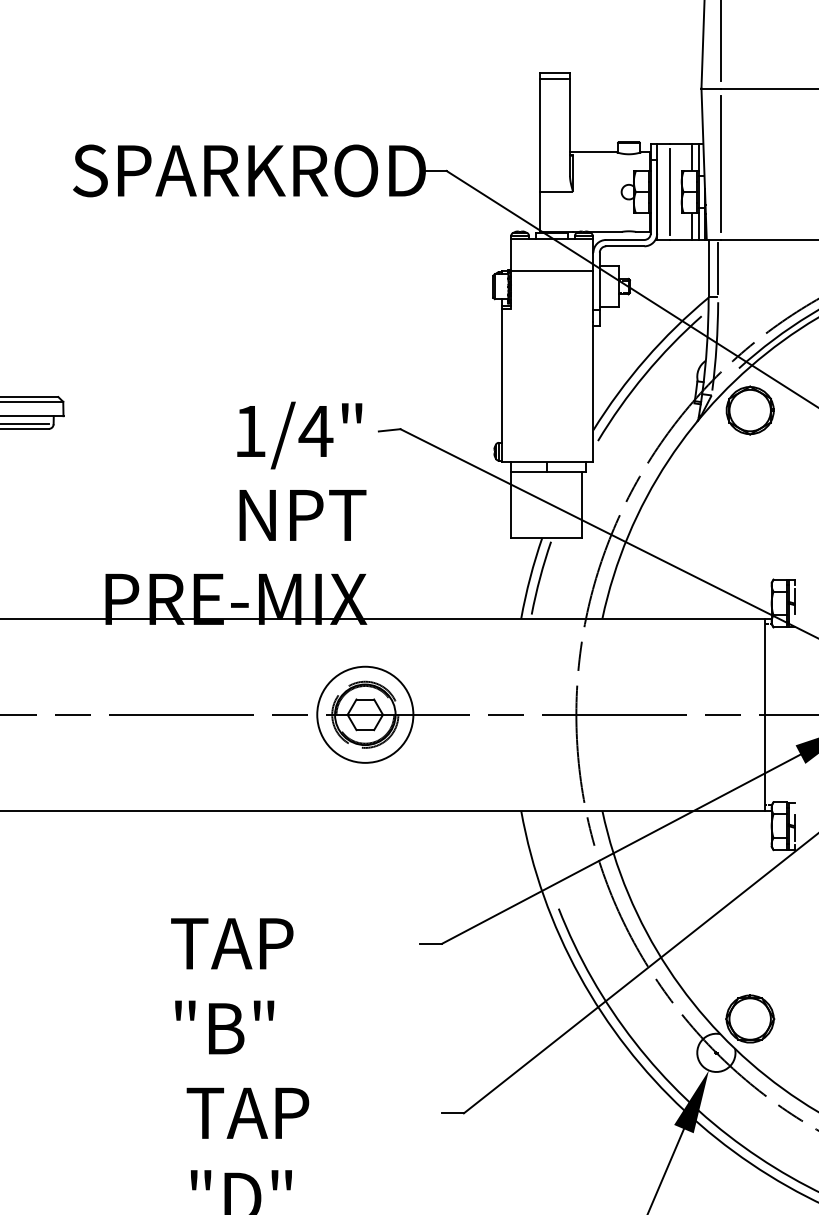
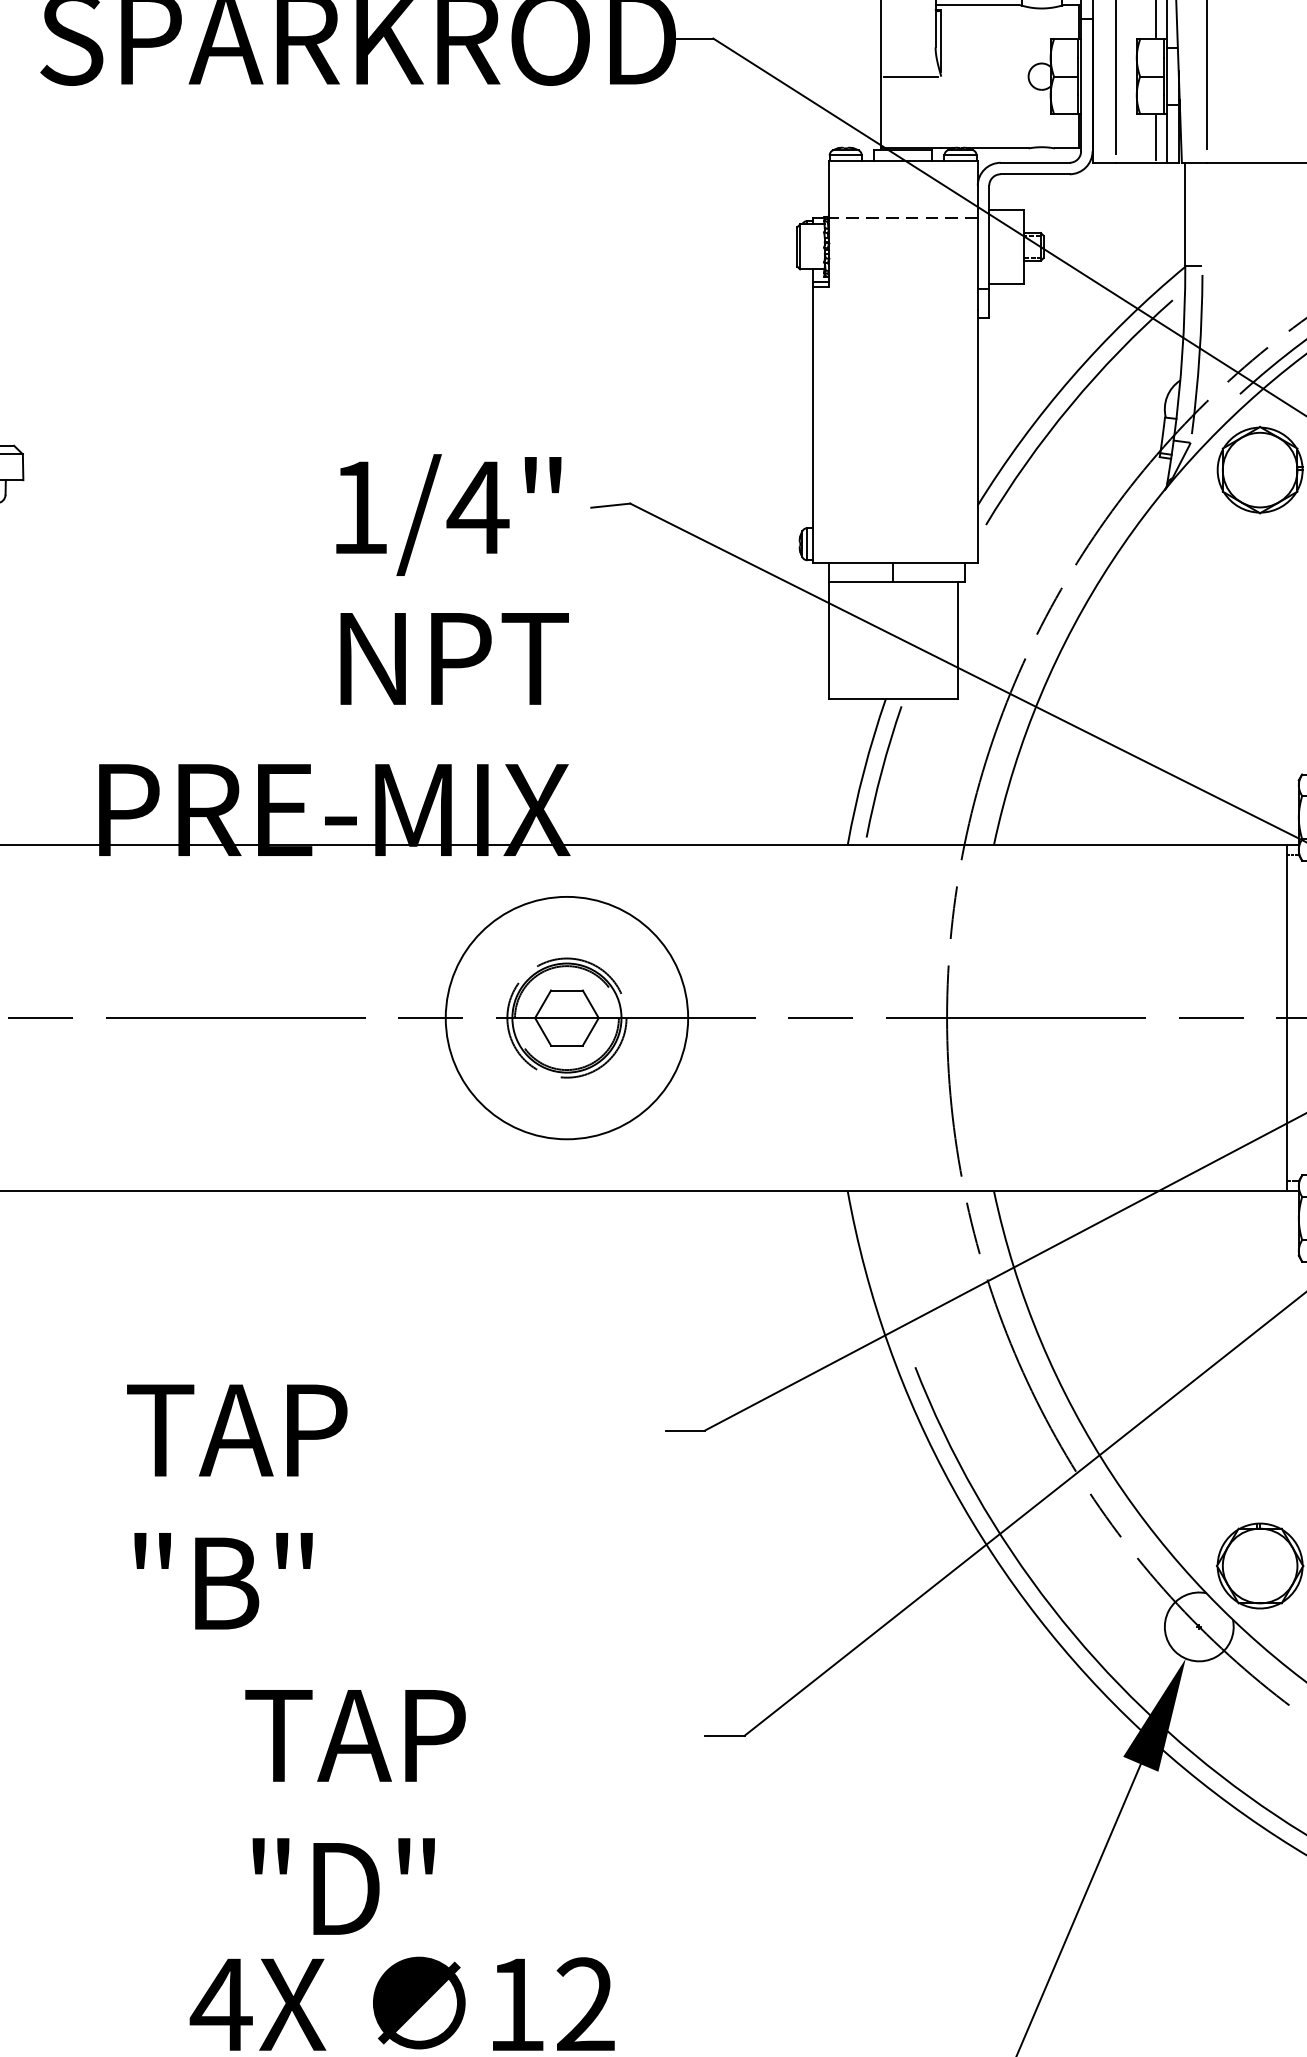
line: (718, 268) -> (1203, 214), removed
line: (551, 270) -> (902, 217), solid -> dashed
circle: (365, 714) -> (567, 1017), size x1.4
text: (232, 986) -> (237, 1507), moved

